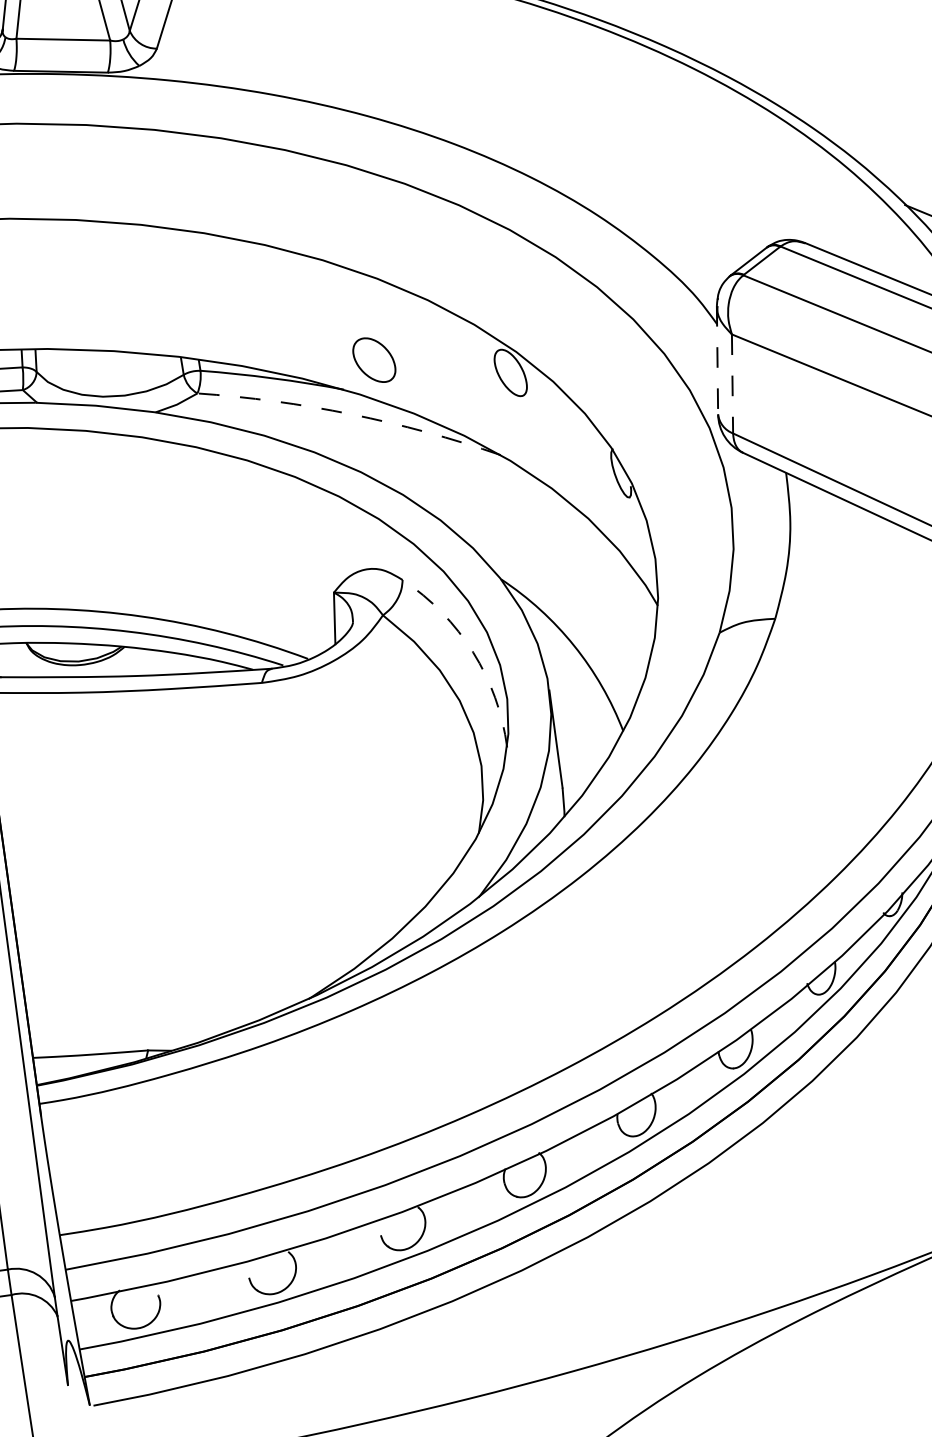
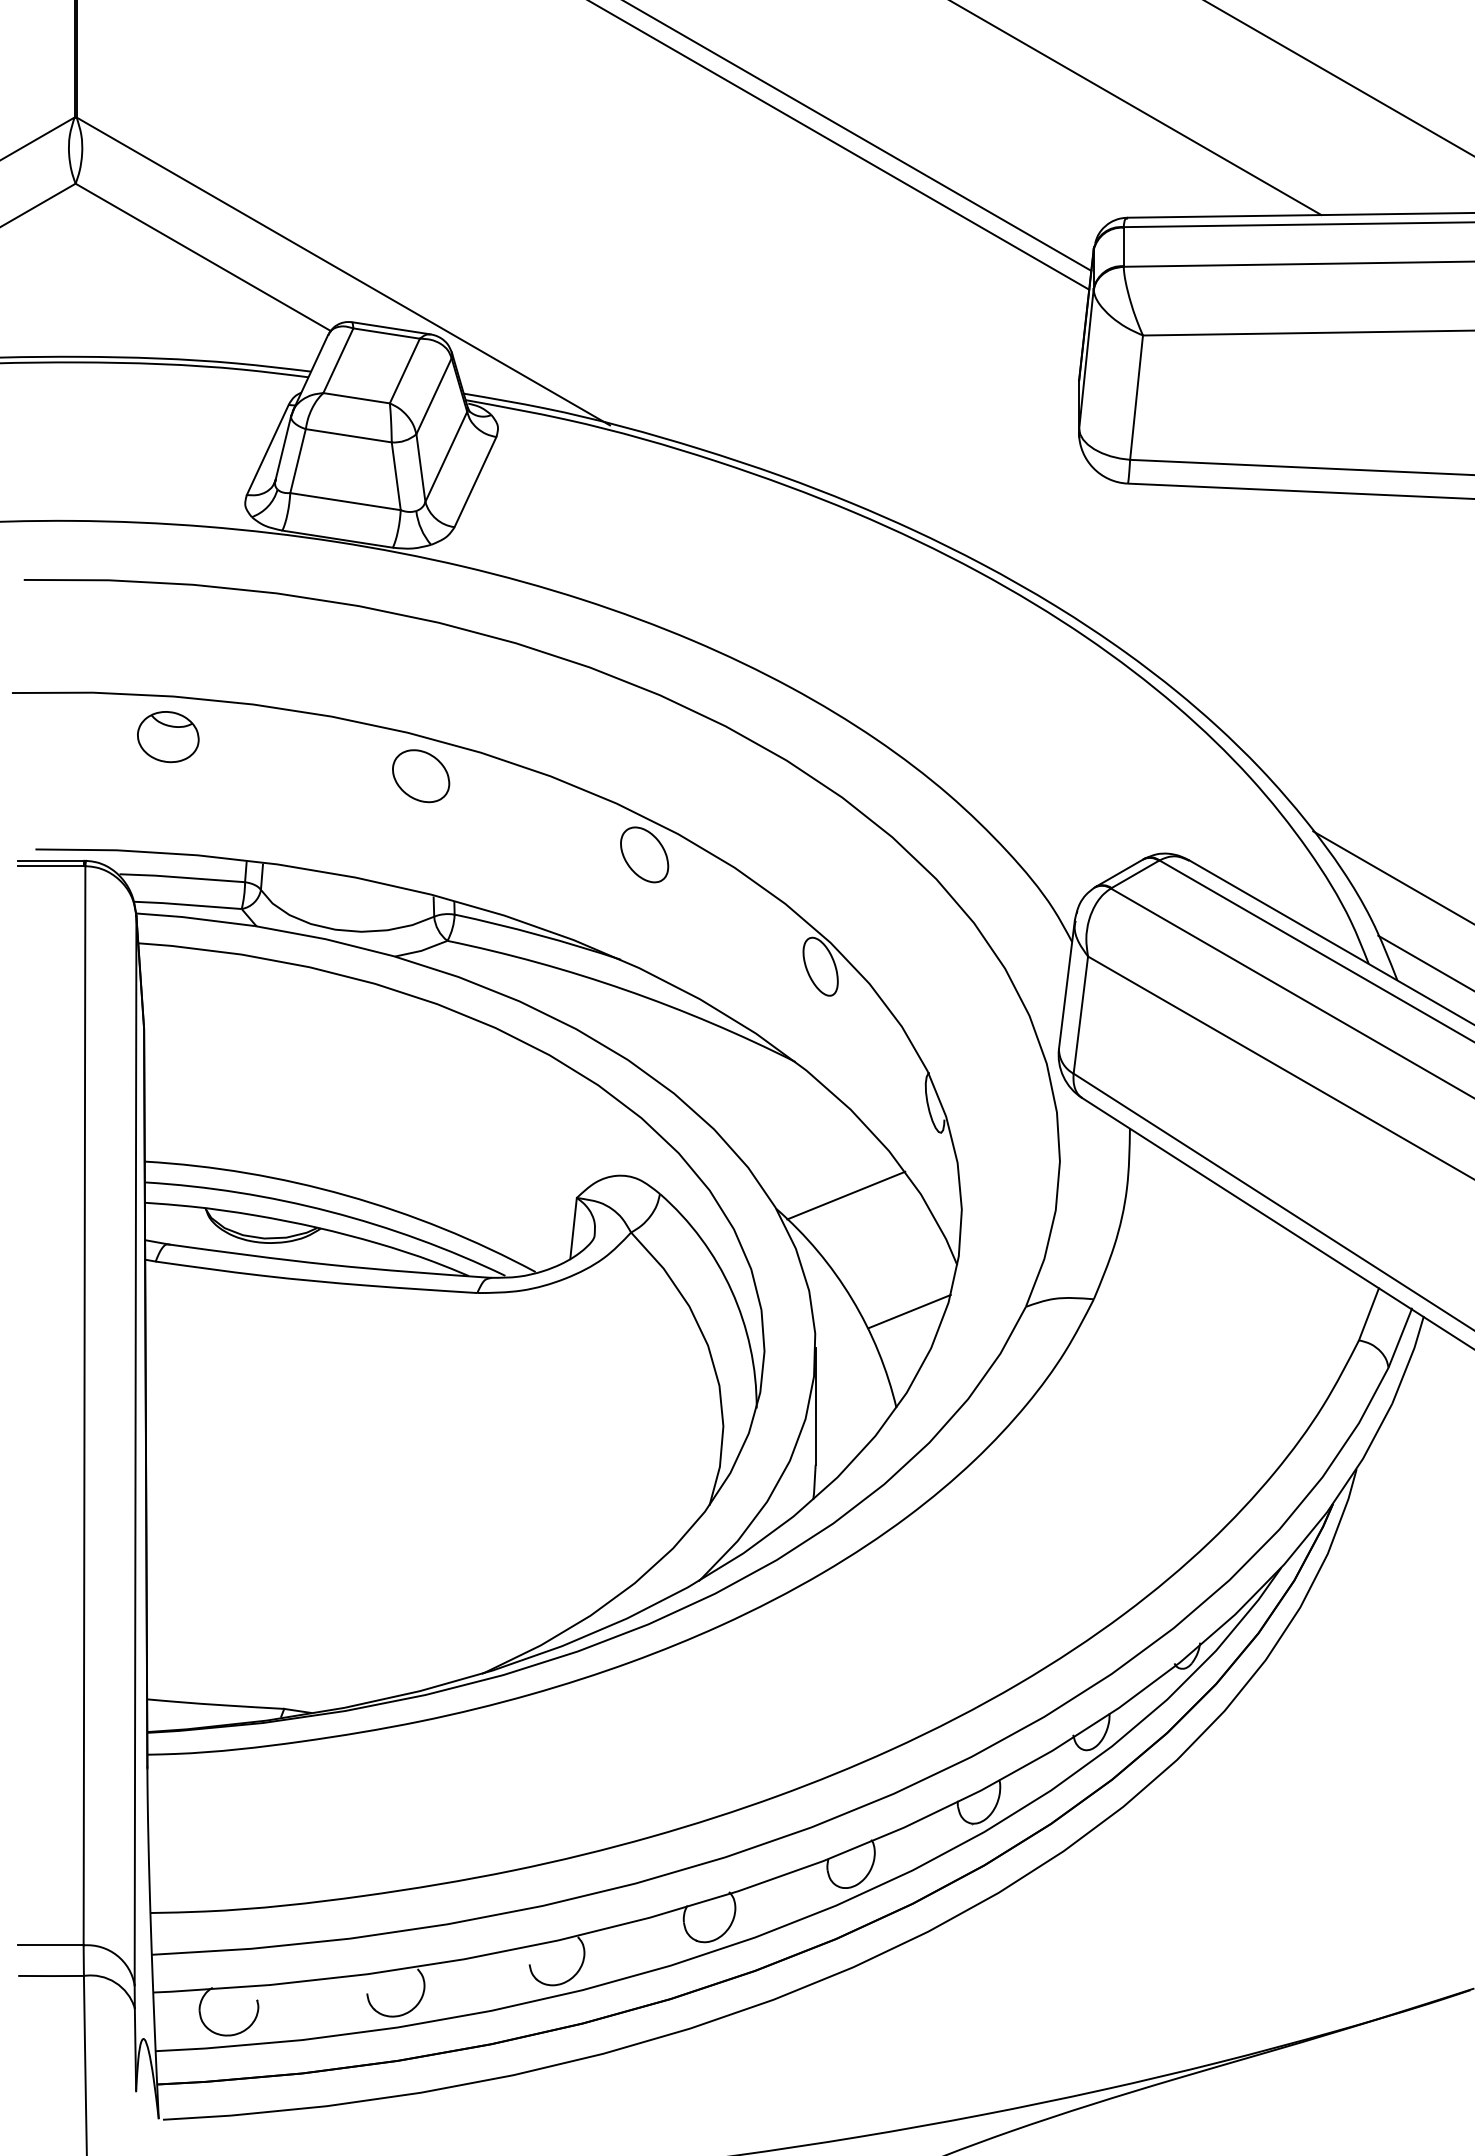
part: (157, 259) -> (421, 776), added
part: (374, 359) -> (644, 854), moved
line: (717, 360) -> (1066, 984), dashed -> solid
line: (732, 384) -> (1080, 1015), dashed -> solid
arc: (351, 414) -> (625, 990), dashed -> solid
line: (557, 560) -> (846, 1195), added
line: (623, 649) -> (909, 1311), added
arc: (472, 652) -> (731, 1290), dashed -> solid

